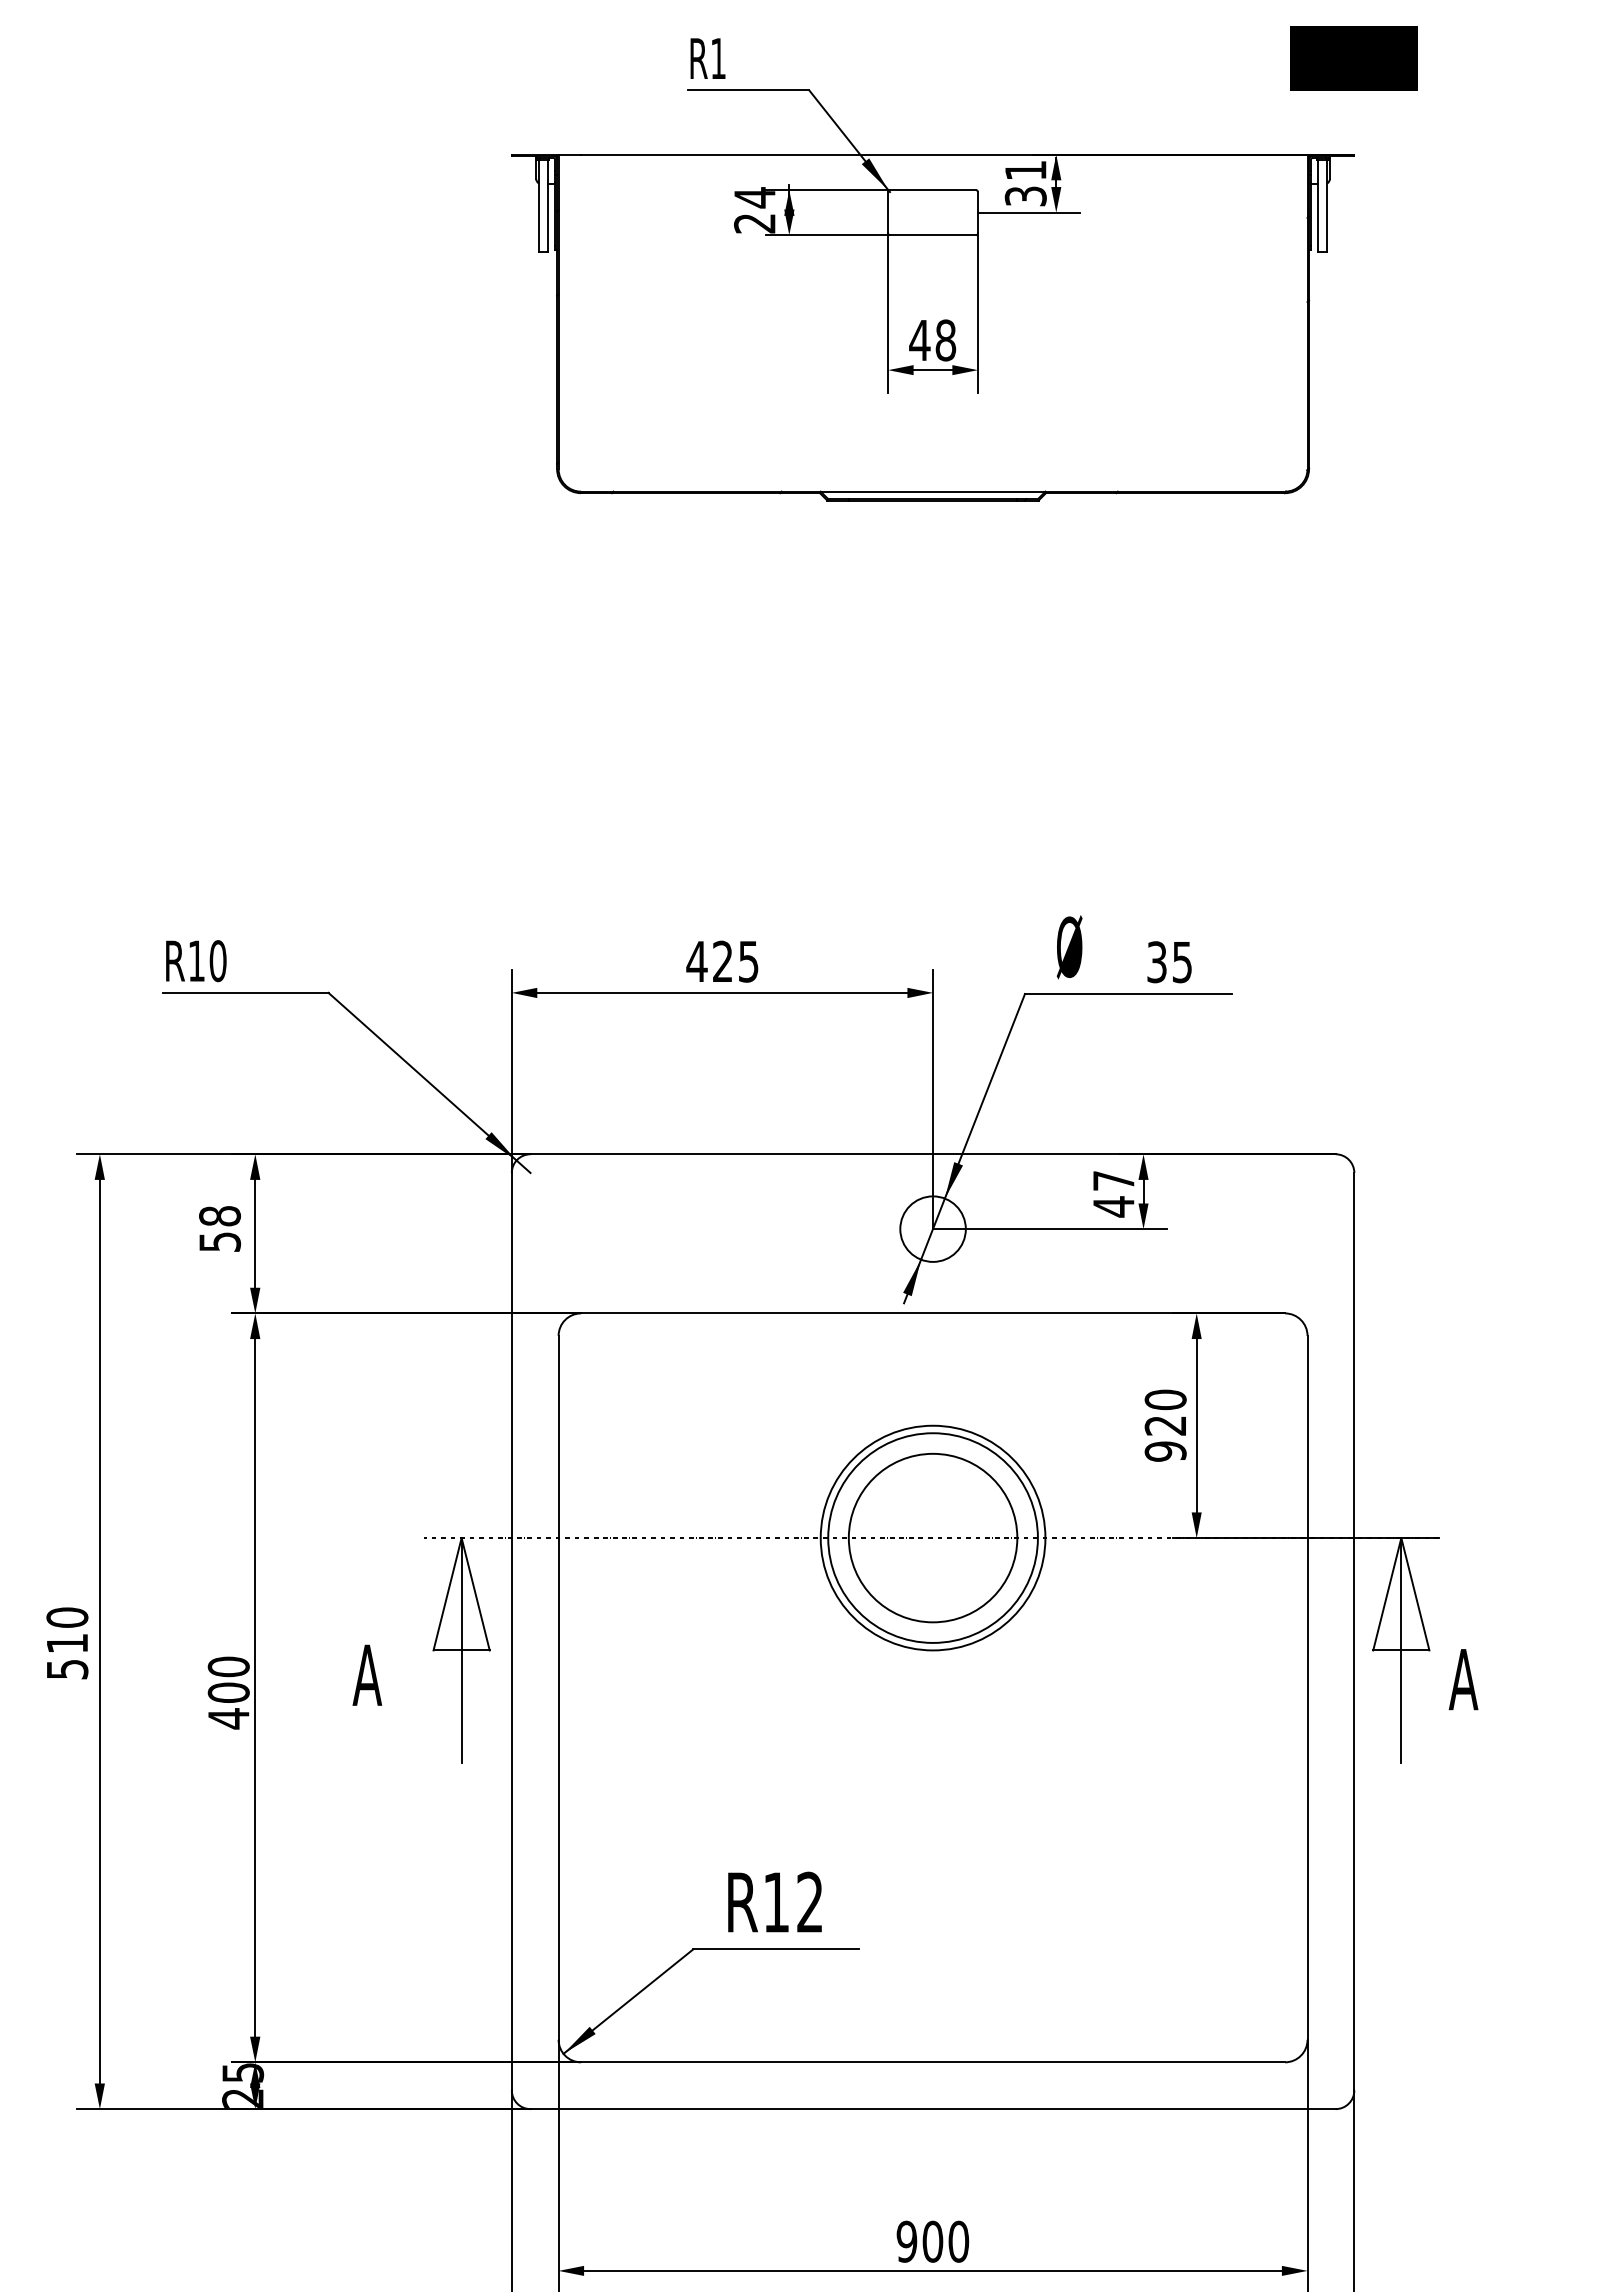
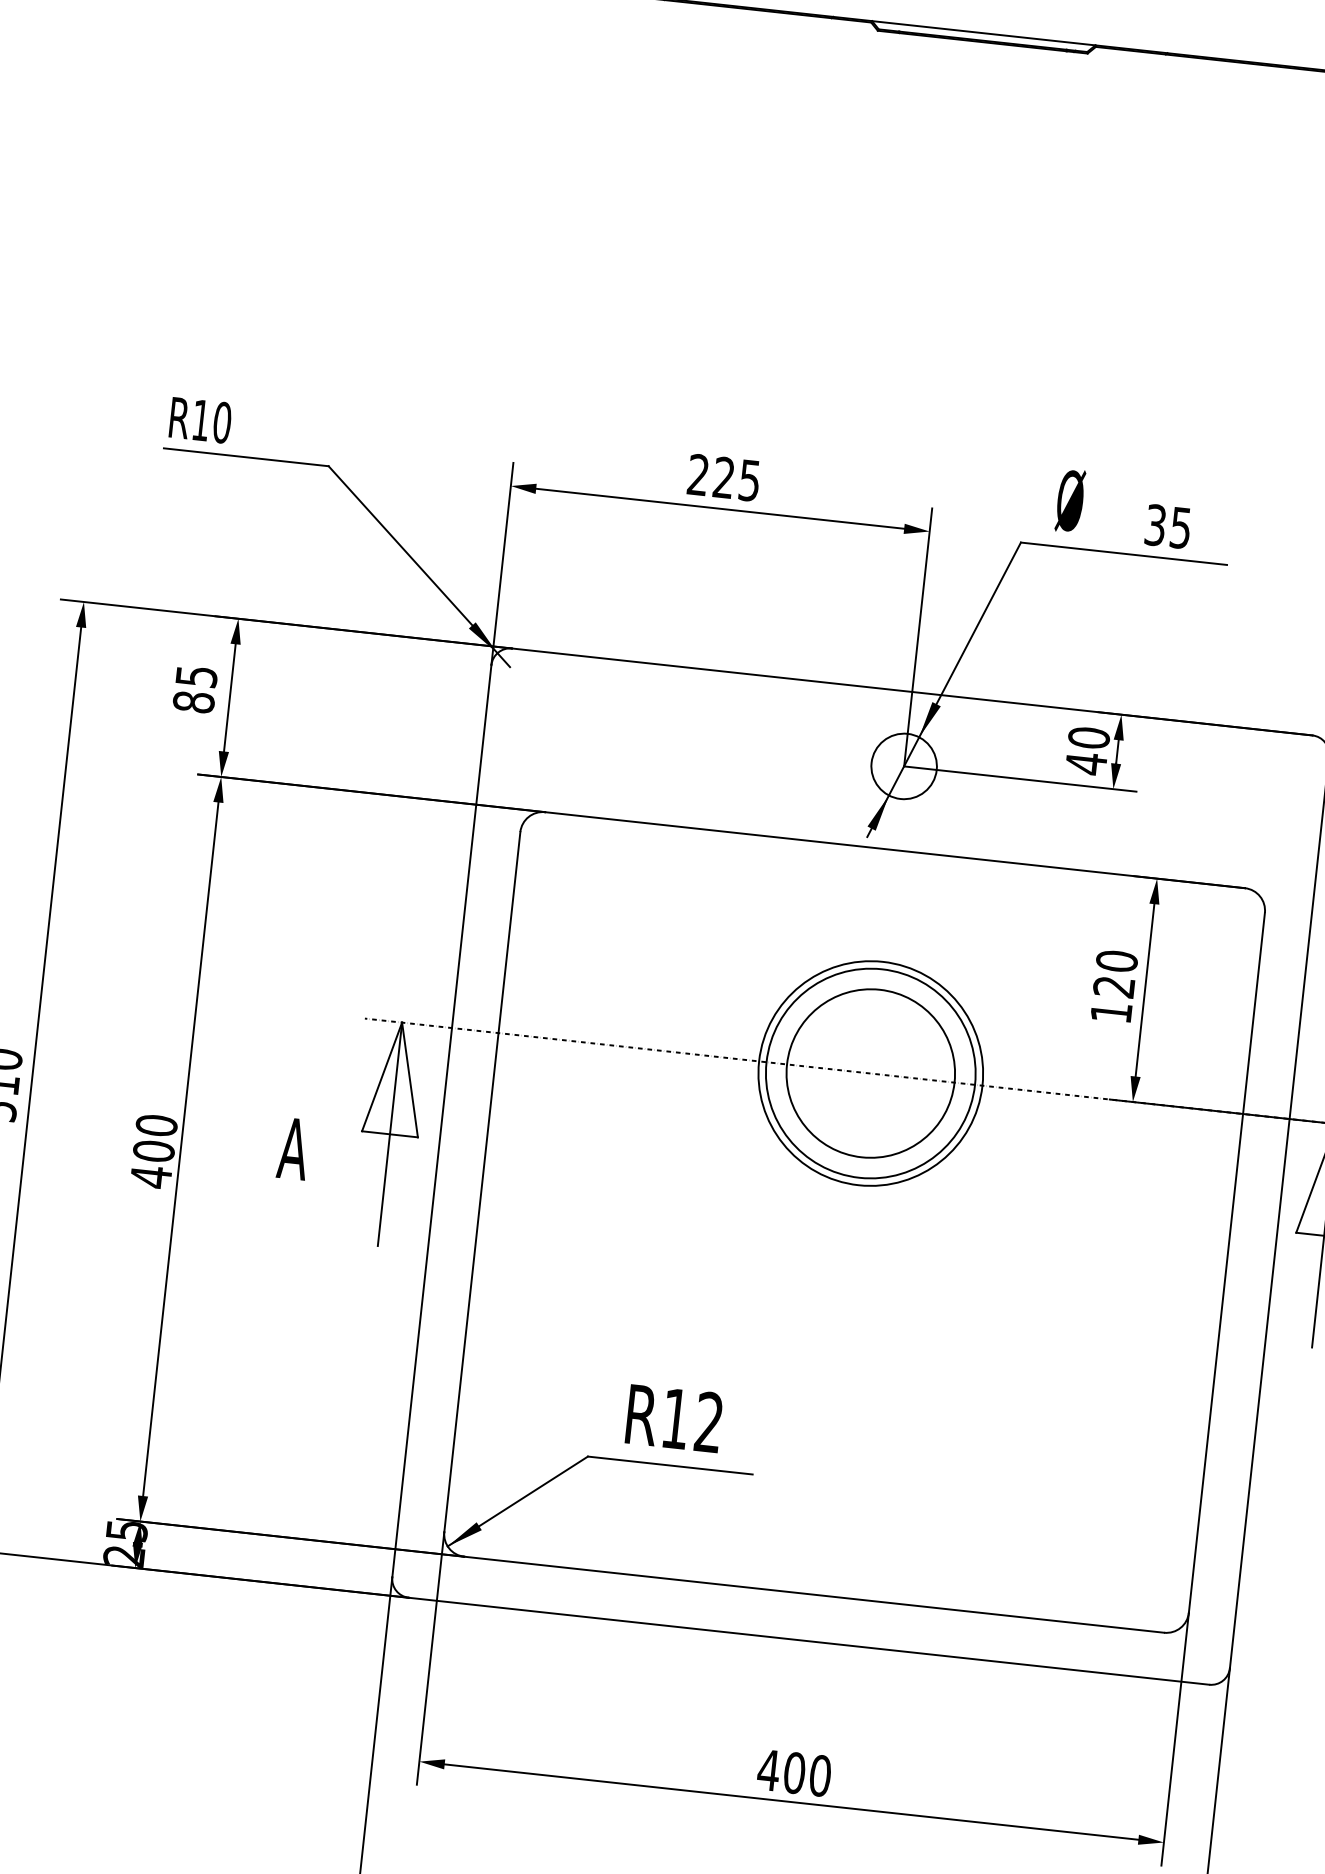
text: (696, 960) -> (697, 473), 425 -> 225
text: (1113, 1180) -> (1088, 737), 47 -> 40
text: (220, 1229) -> (195, 689), 58 -> 85
text: (1165, 1451) -> (1111, 1012), 920 -> 120
text: (906, 2241) -> (768, 1769), 900 -> 400

